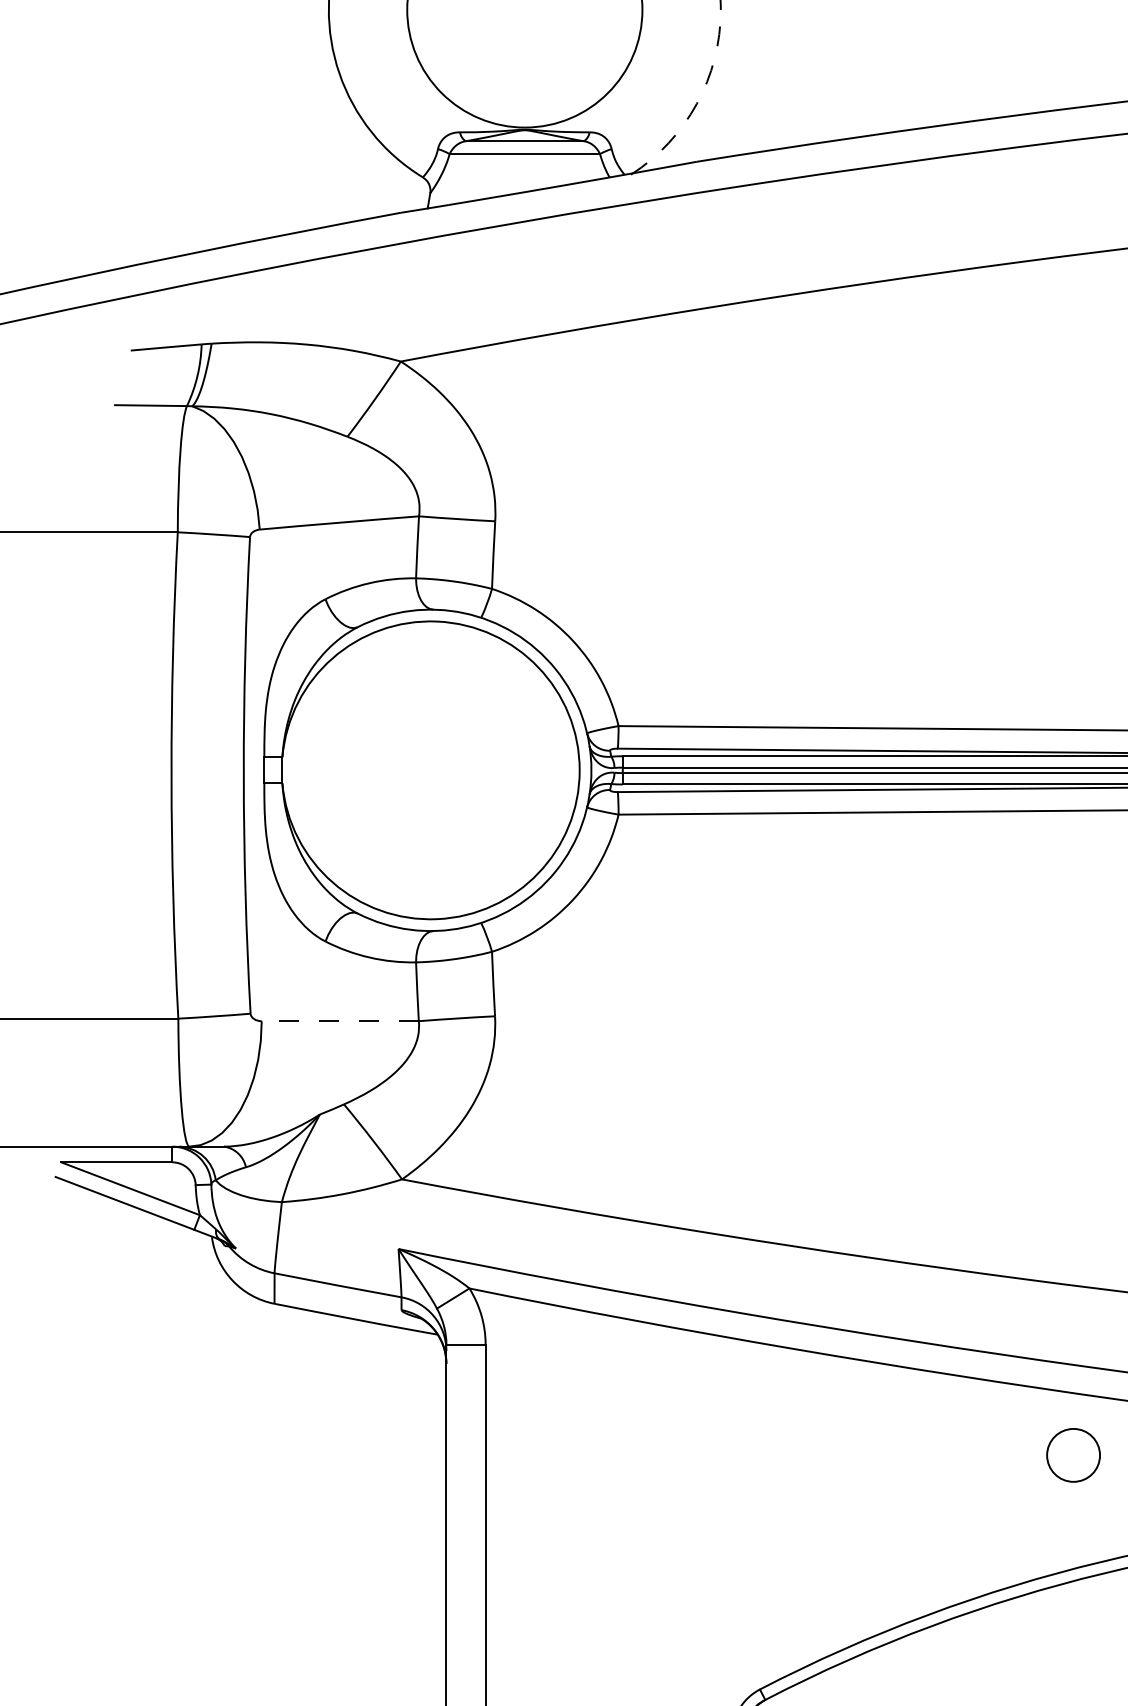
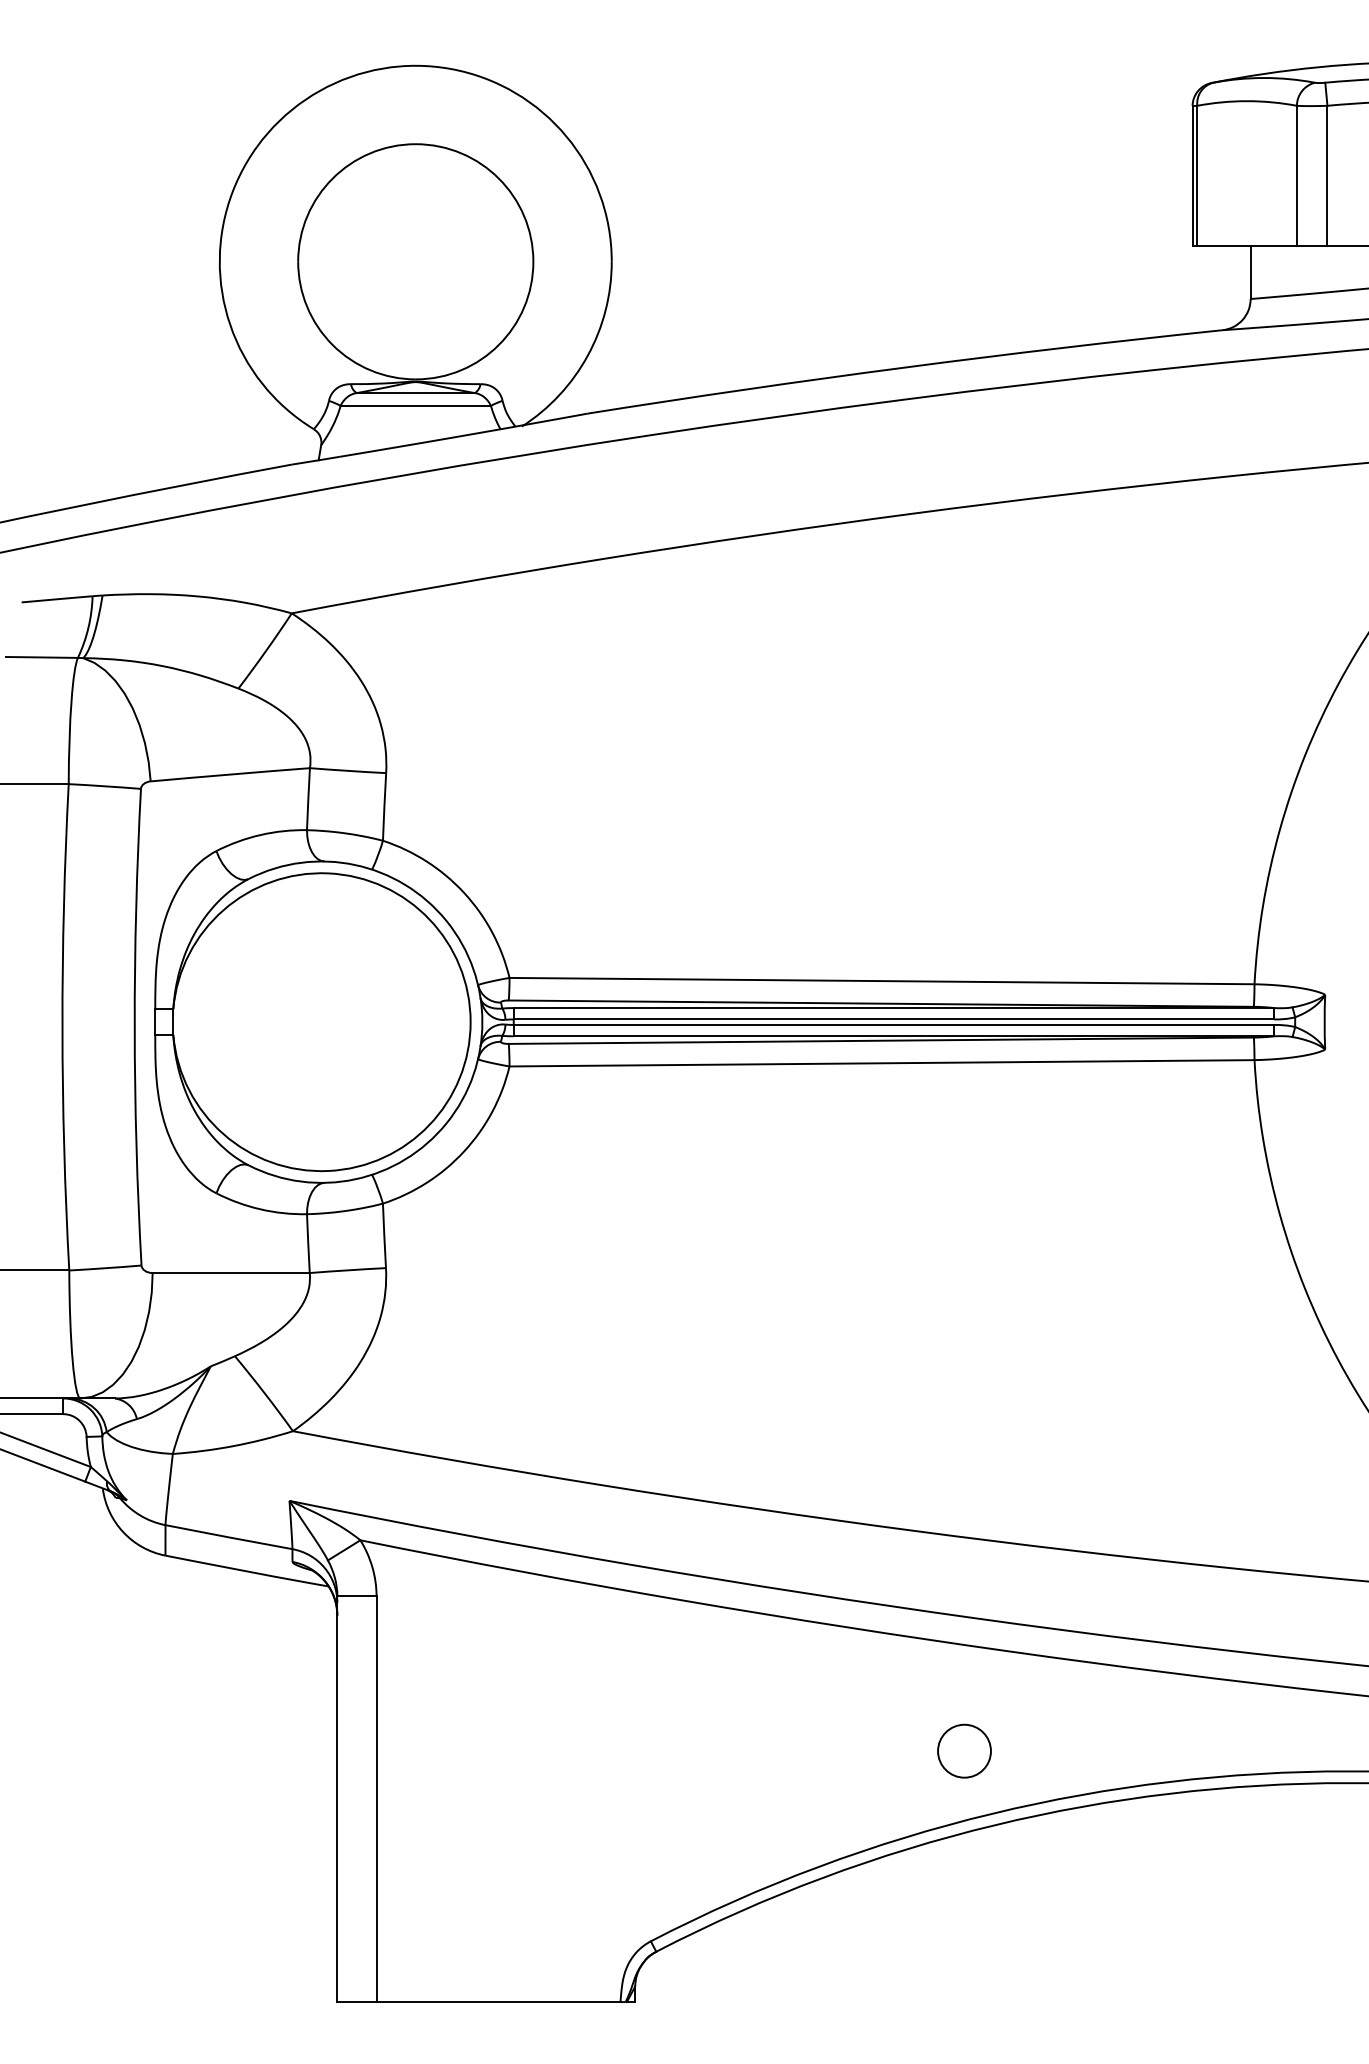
arc: (696, 103) -> (587, 355), dashed -> solid
line: (340, 1021) -> (231, 1273), dashed -> solid
circle: (1073, 1454) -> (964, 1750), moved

